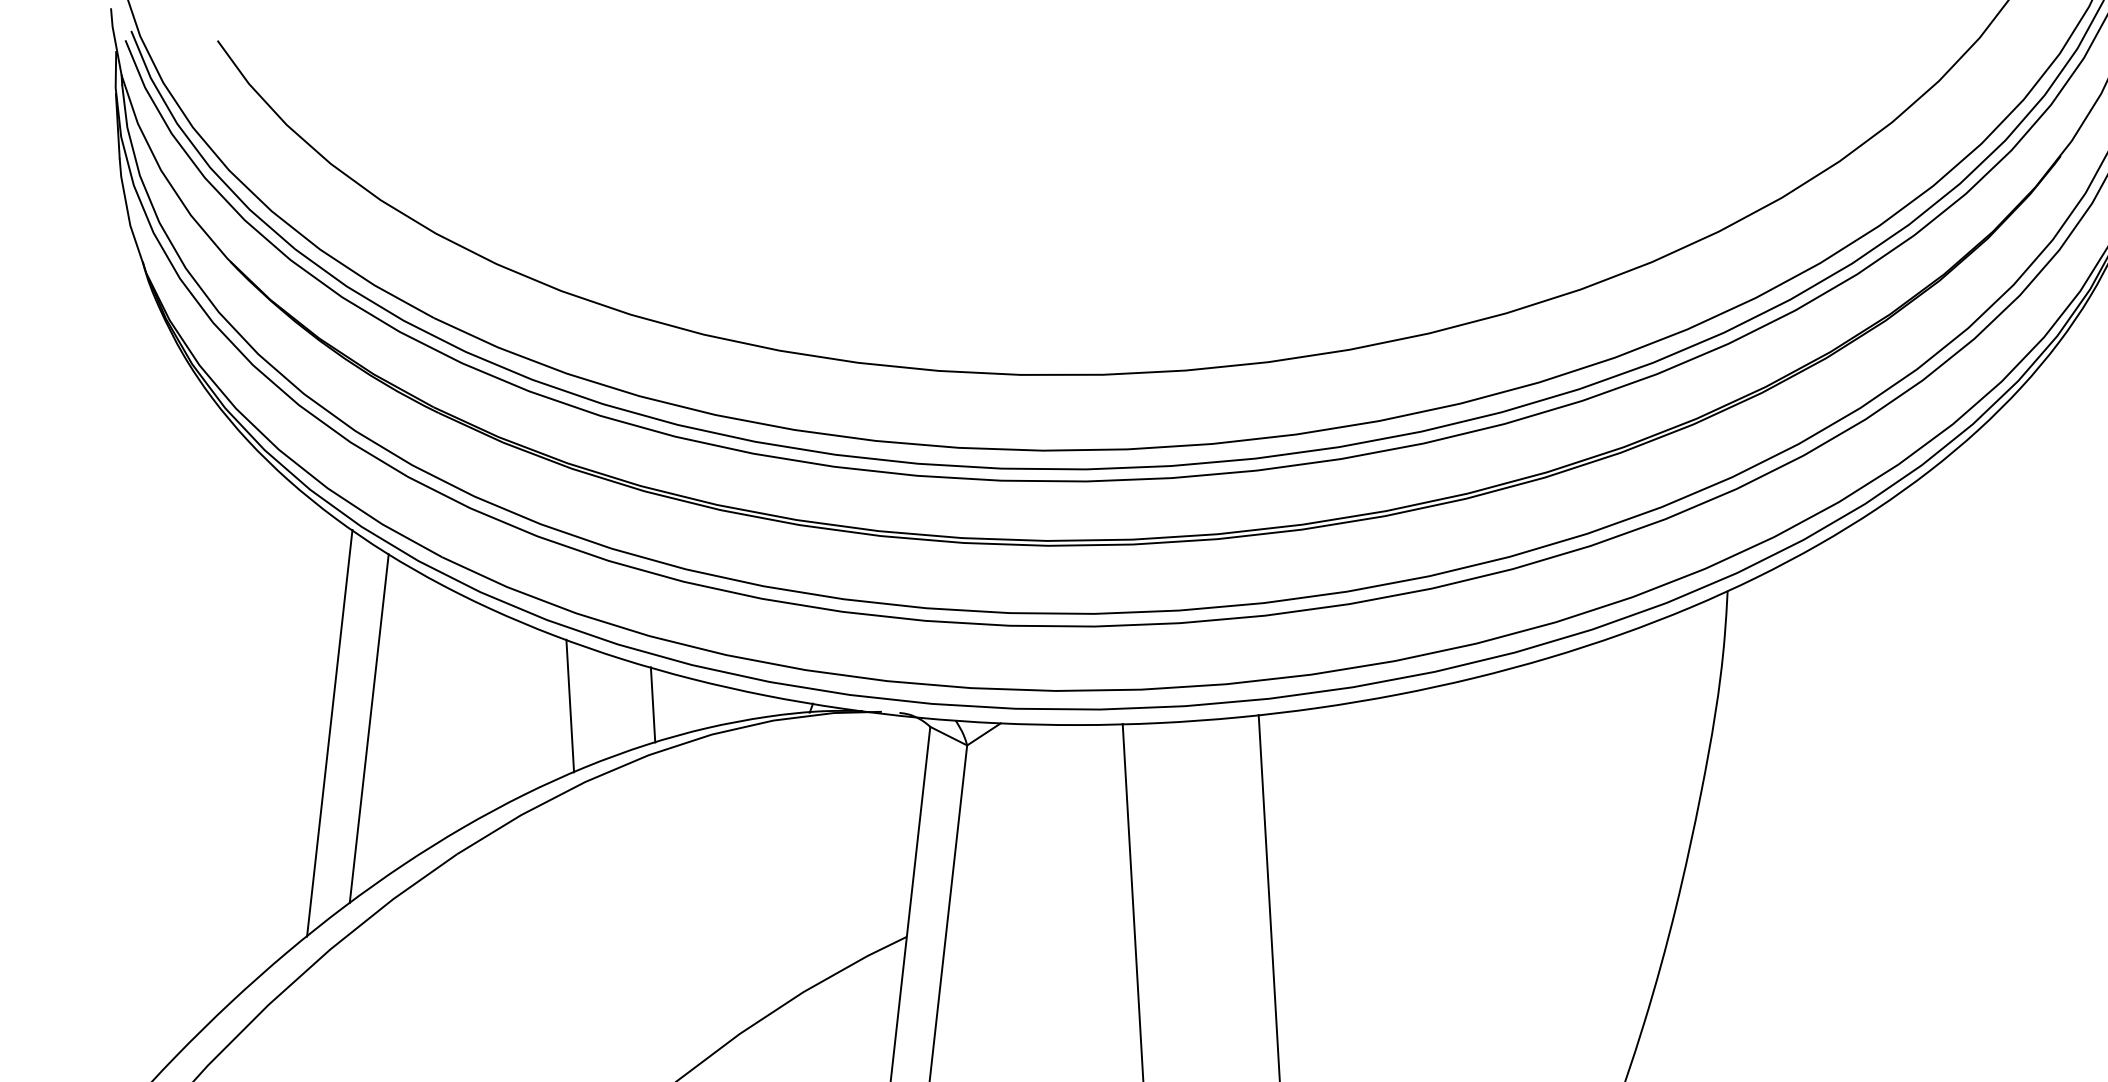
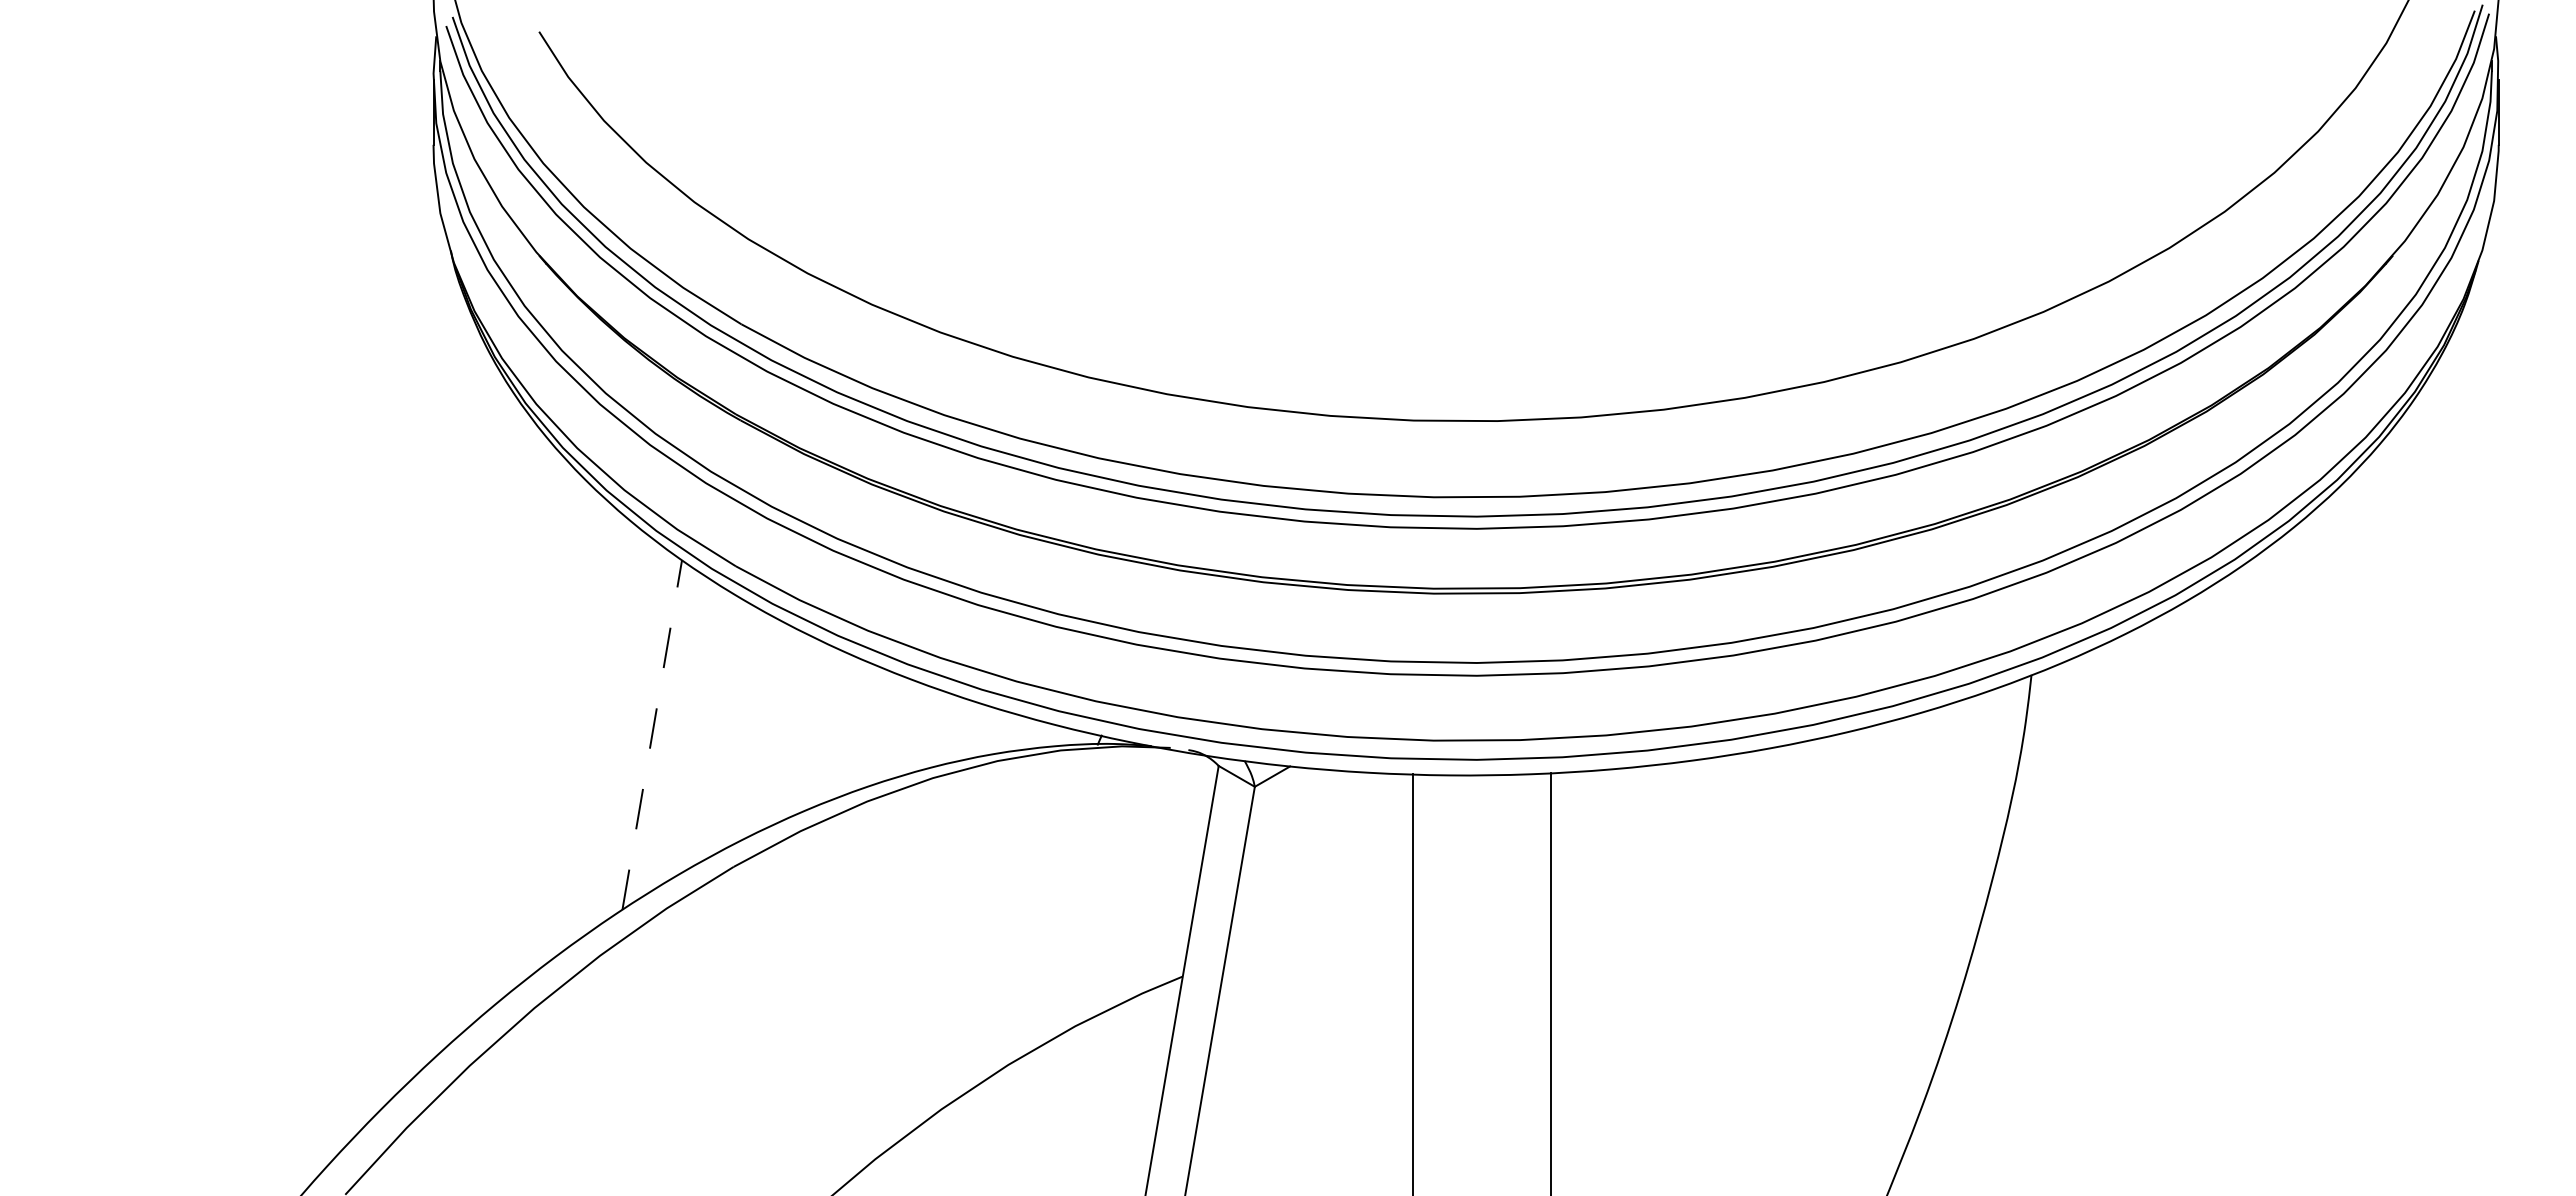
line: (653, 704) -> (940, 727), removed
line: (570, 705) -> (856, 723), removed
line: (369, 728) -> (652, 734), solid -> dashed
line: (329, 733) -> (611, 737), removed

